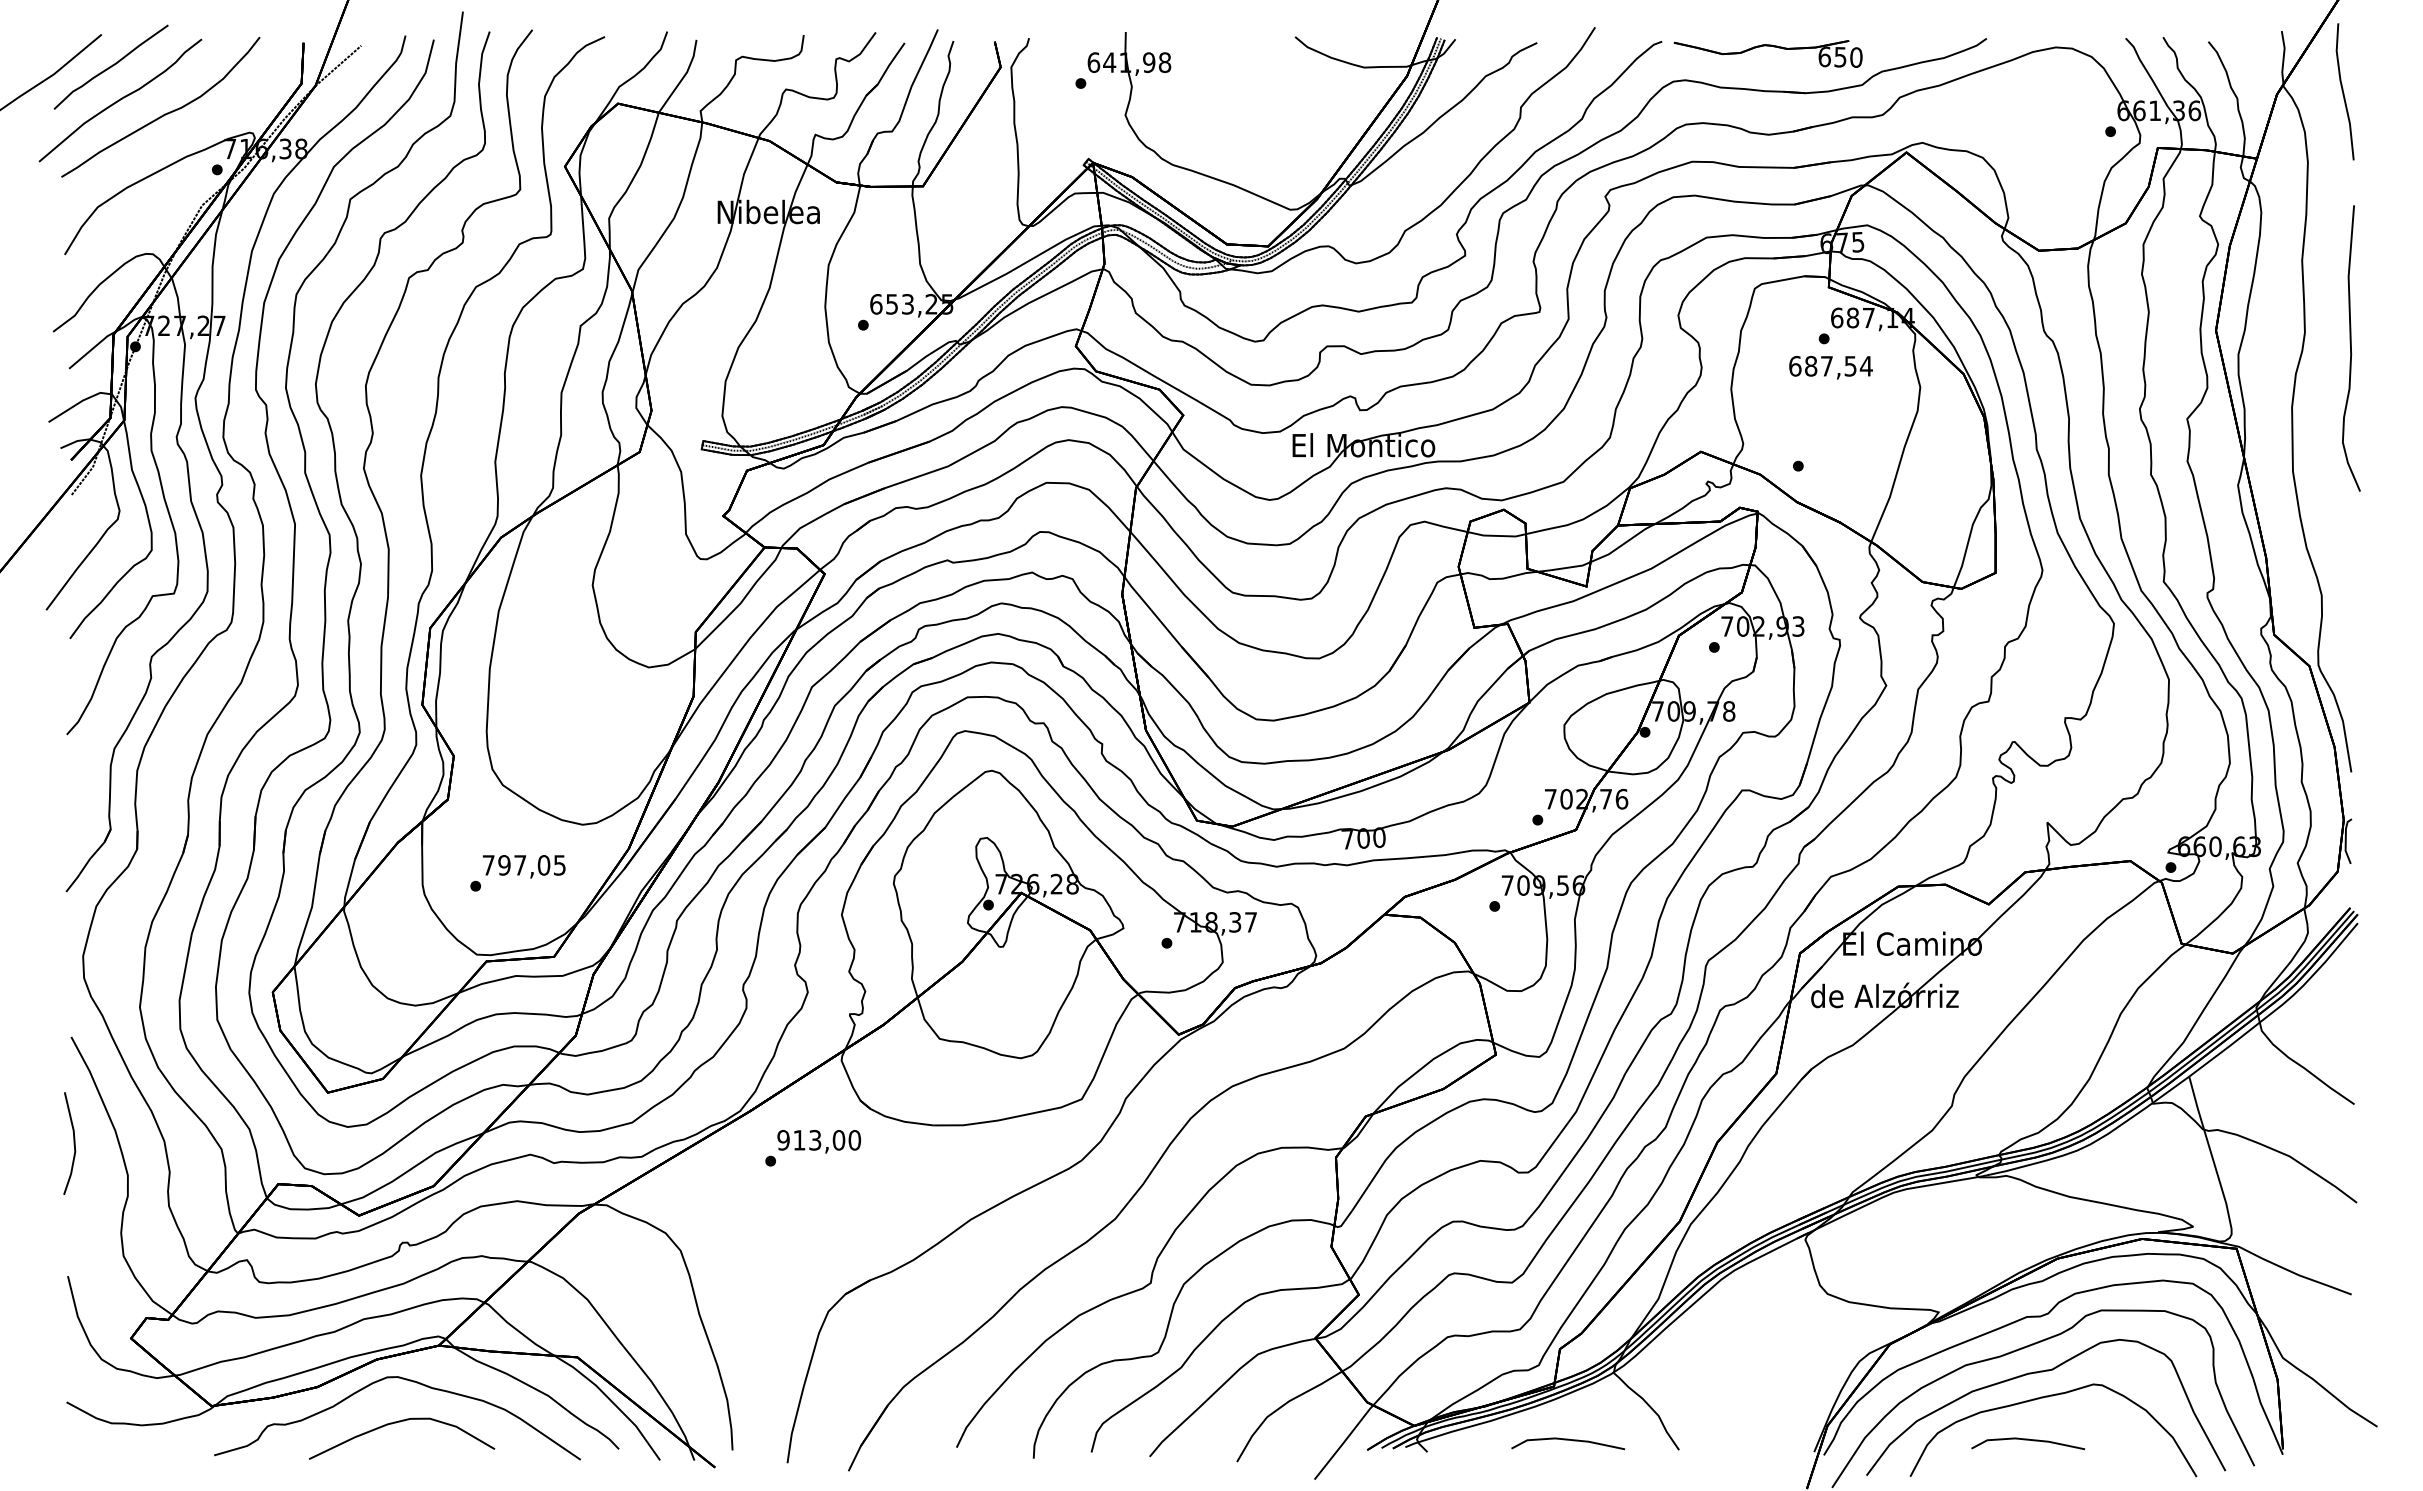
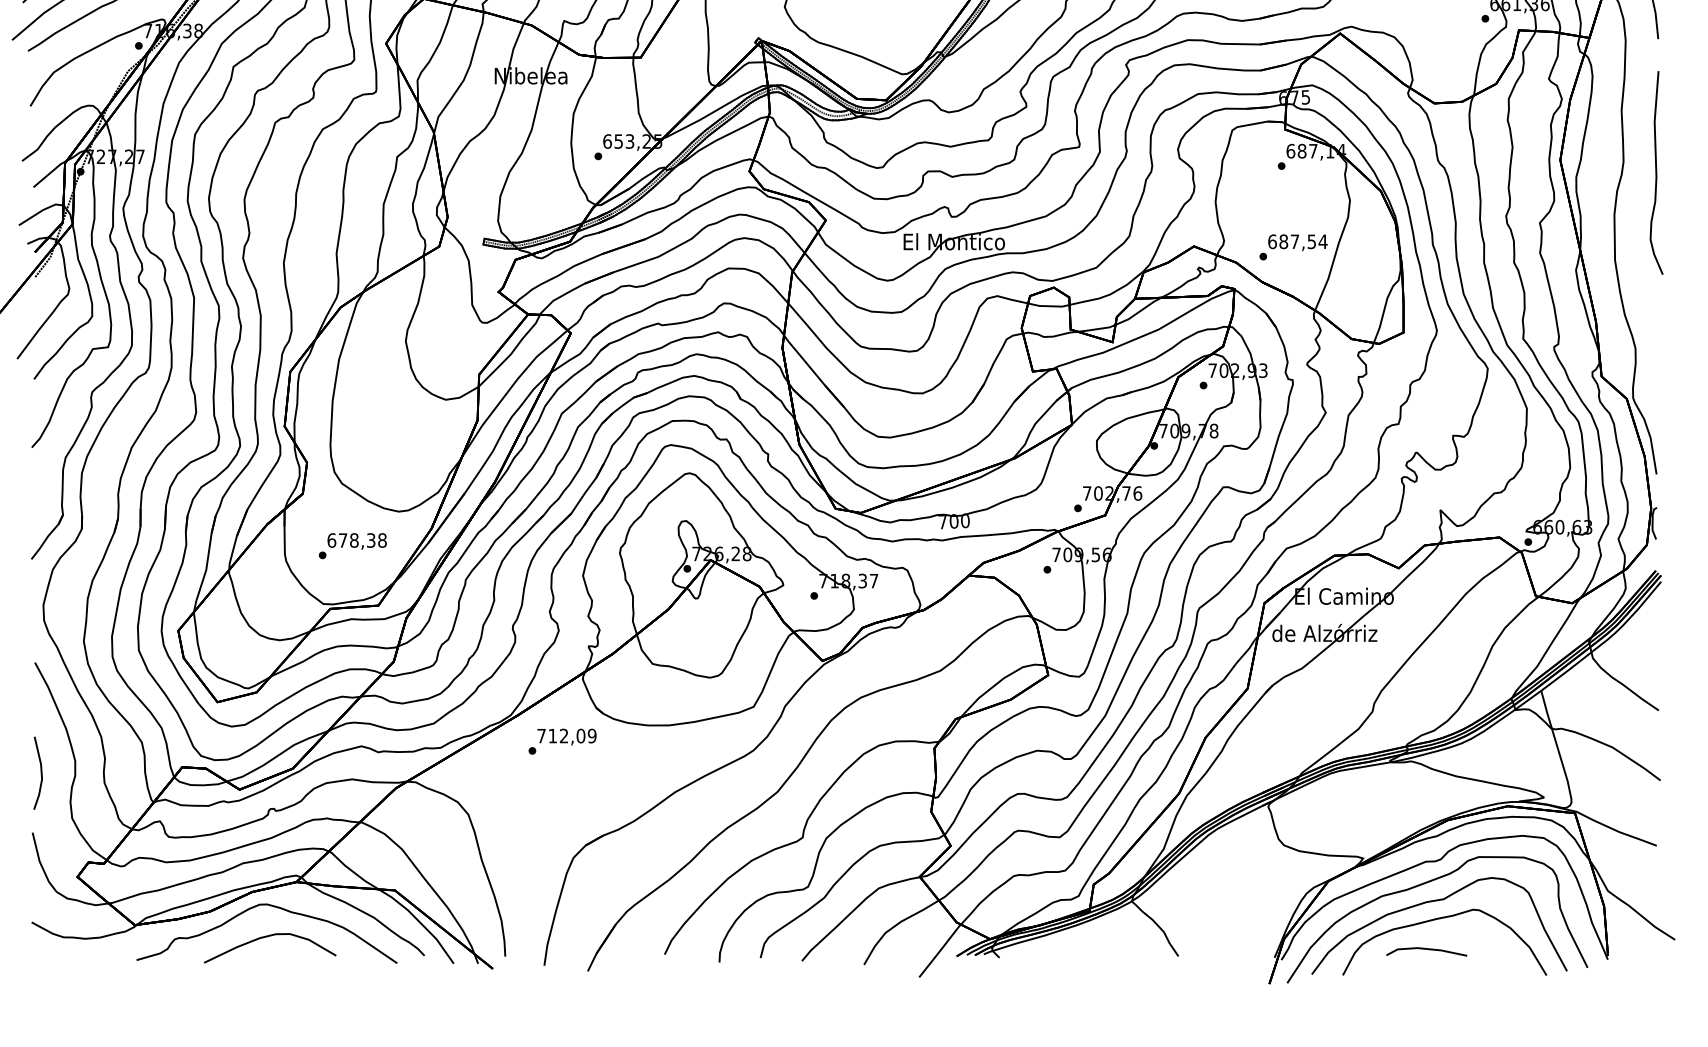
text: (1830, 367) -> (1297, 242), moved
text: (524, 865) -> (357, 540), 797,05 -> 678,38
text: (819, 1140) -> (567, 736), 913,00 -> 712,09
line: (73, 1143) -> (40, 773), moved
line: (1568, 1440) -> (1099, 949), removed

